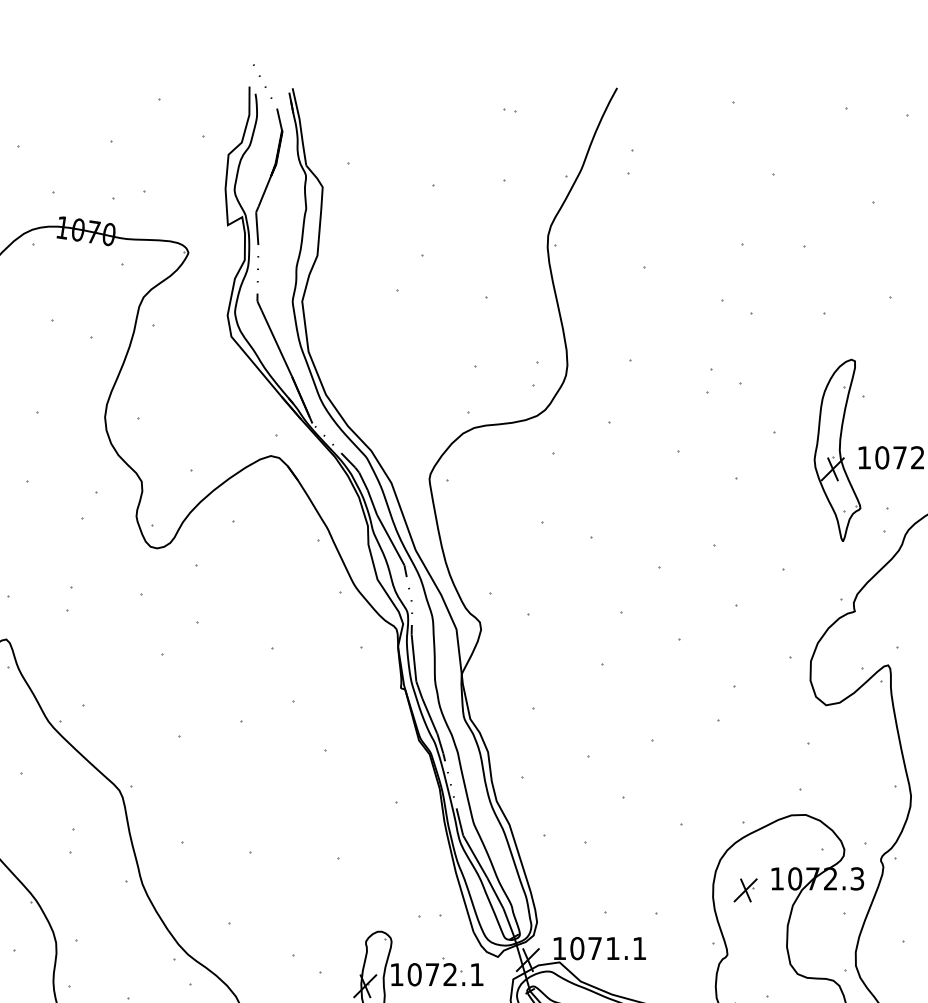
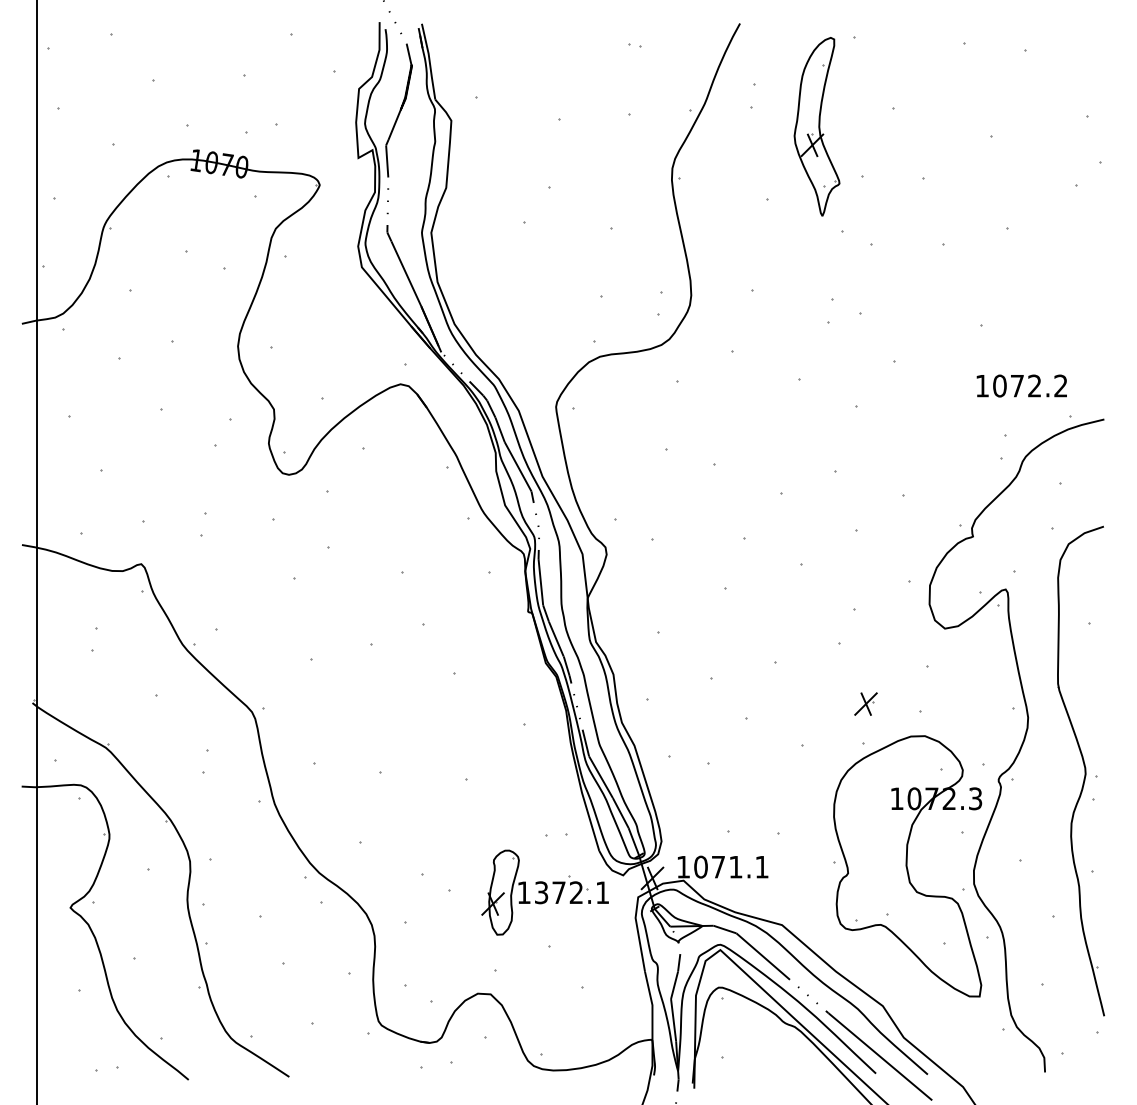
part: (836, 450) -> (816, 126), moved
part: (745, 889) -> (865, 703), moved
text: (414, 974) -> (541, 892), 1072.1 -> 1372.1

